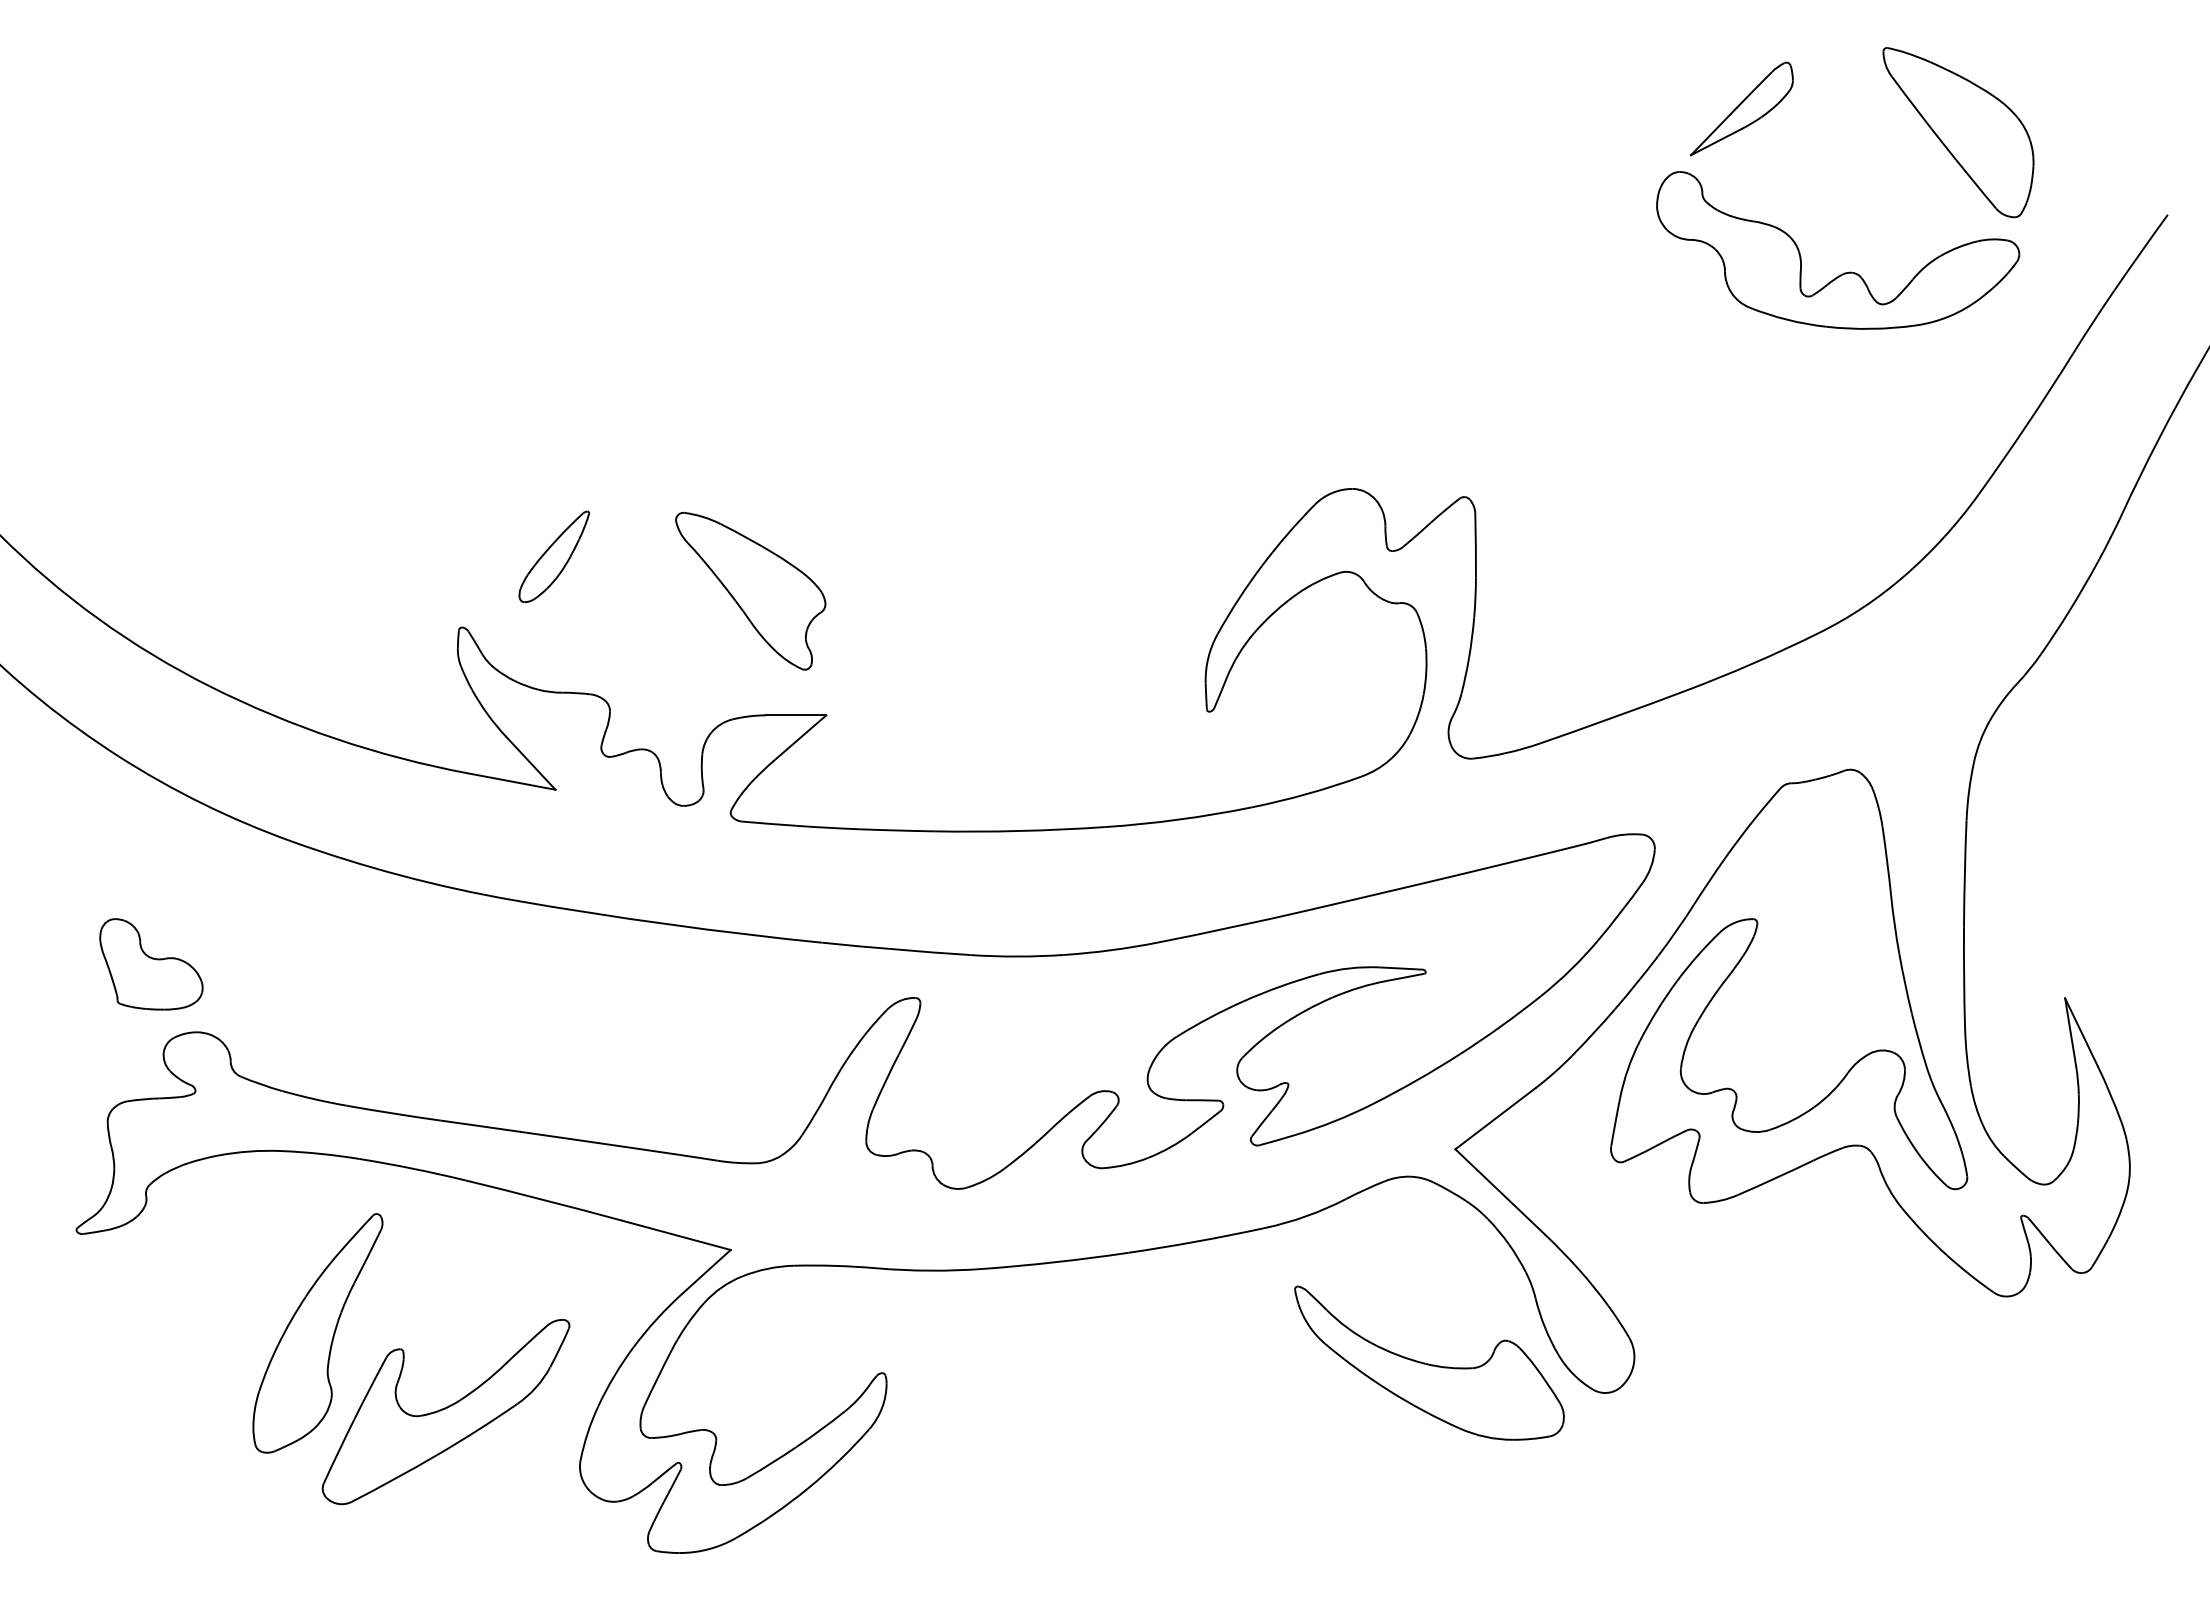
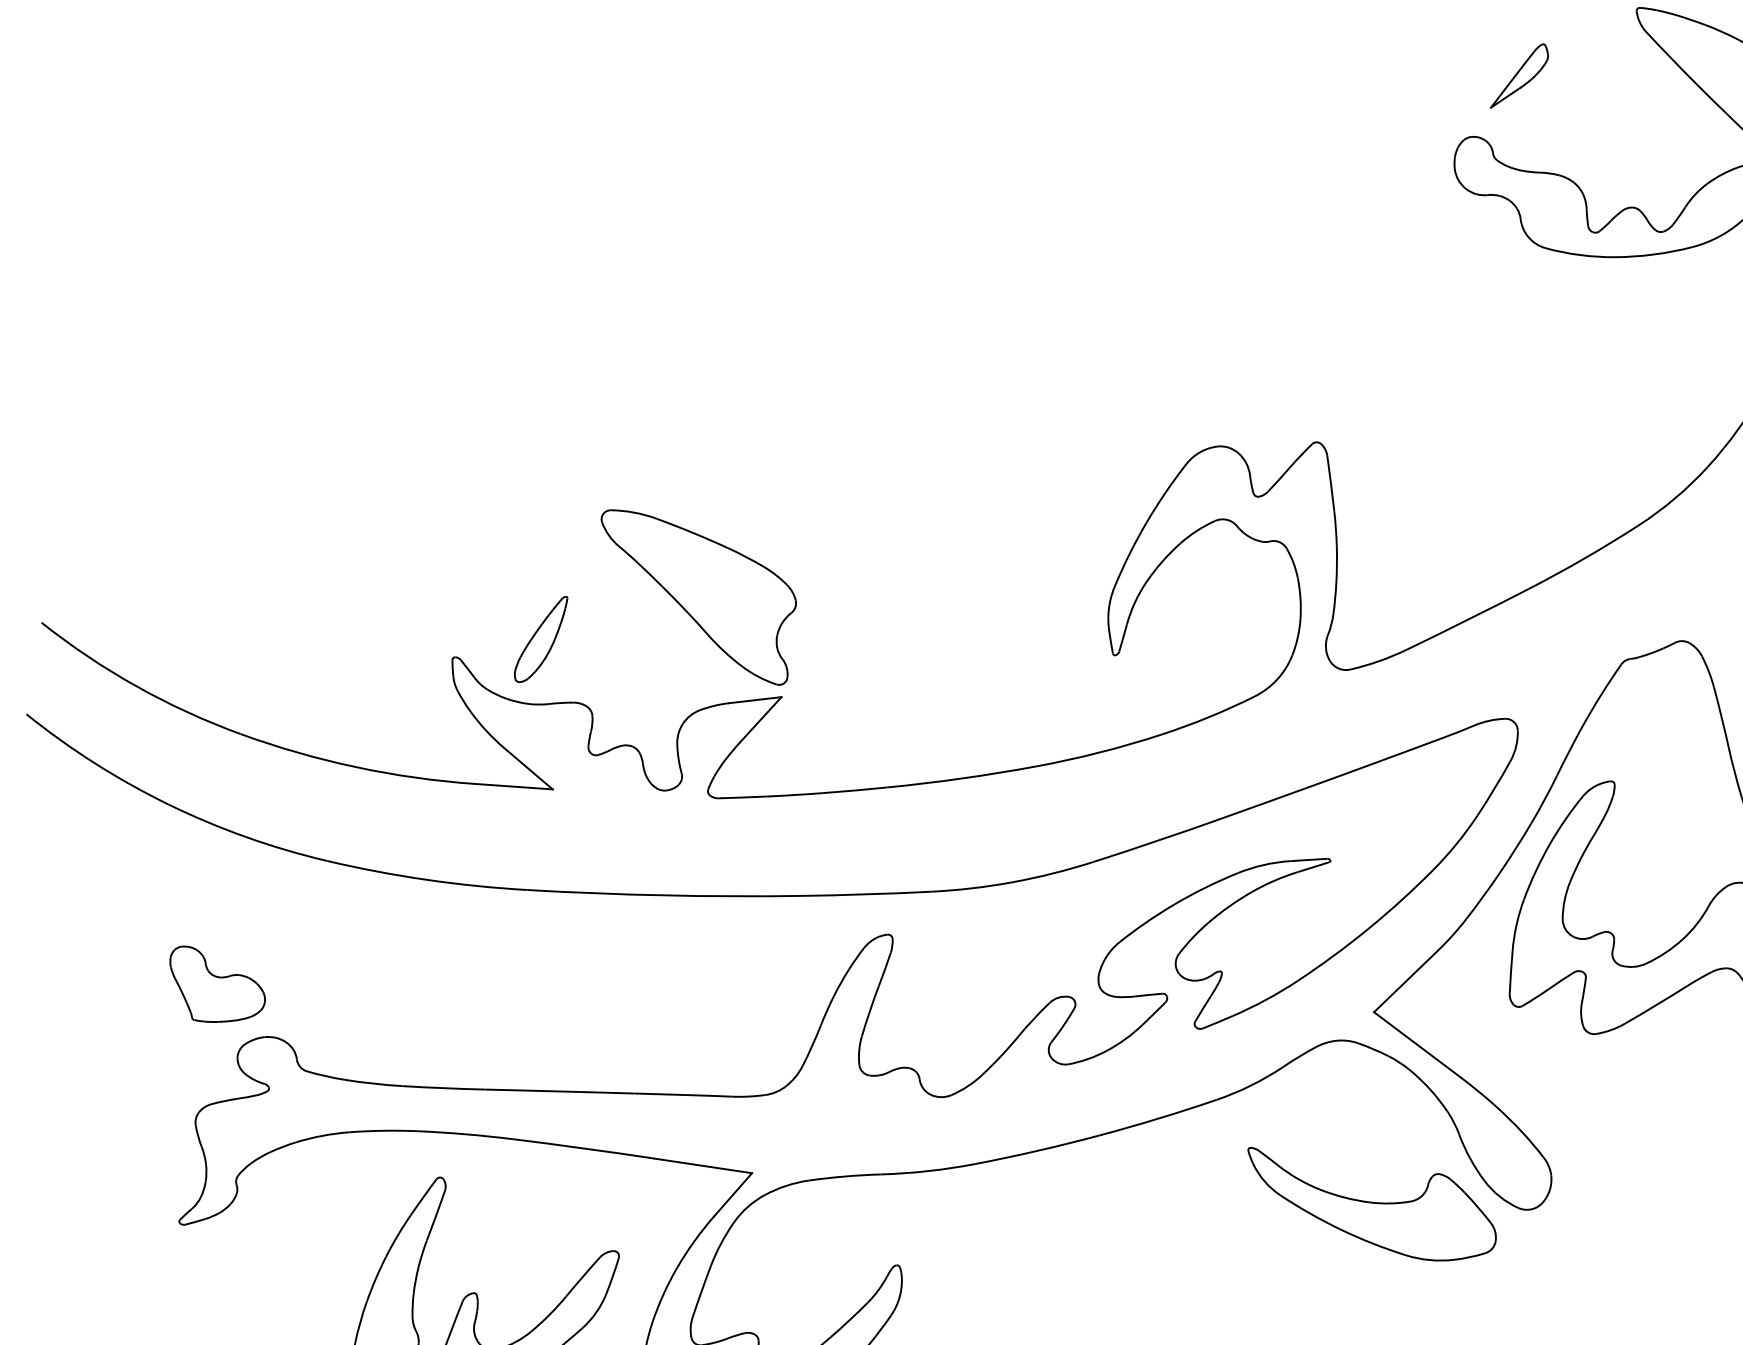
part: (1741, 108) -> (1518, 75), size x0.7
part: (554, 556) -> (541, 639), moved
part: (750, 590) -> (702, 595), size x1.4

